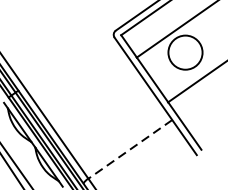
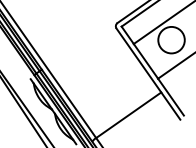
line: (130, 149) -> (128, 115), dashed -> solid

